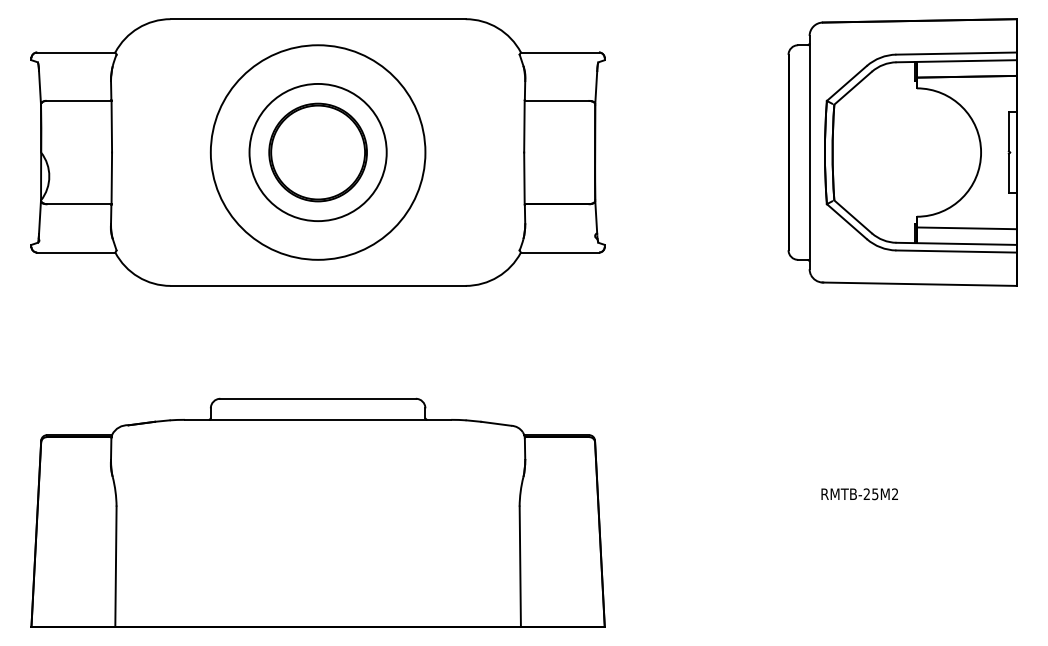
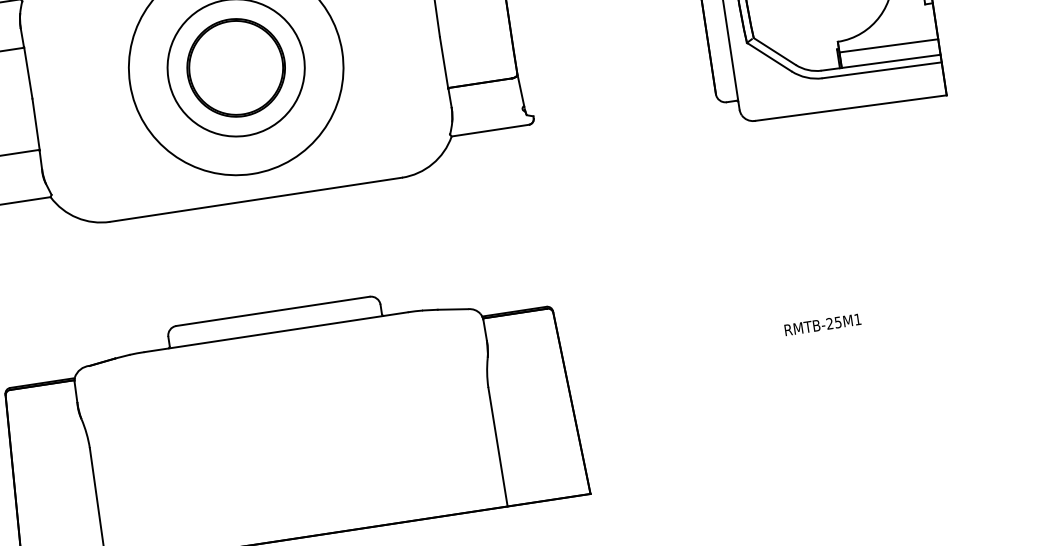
text: (895, 493) -> (858, 318), RMTB-25M2 -> RMTB-25M1

